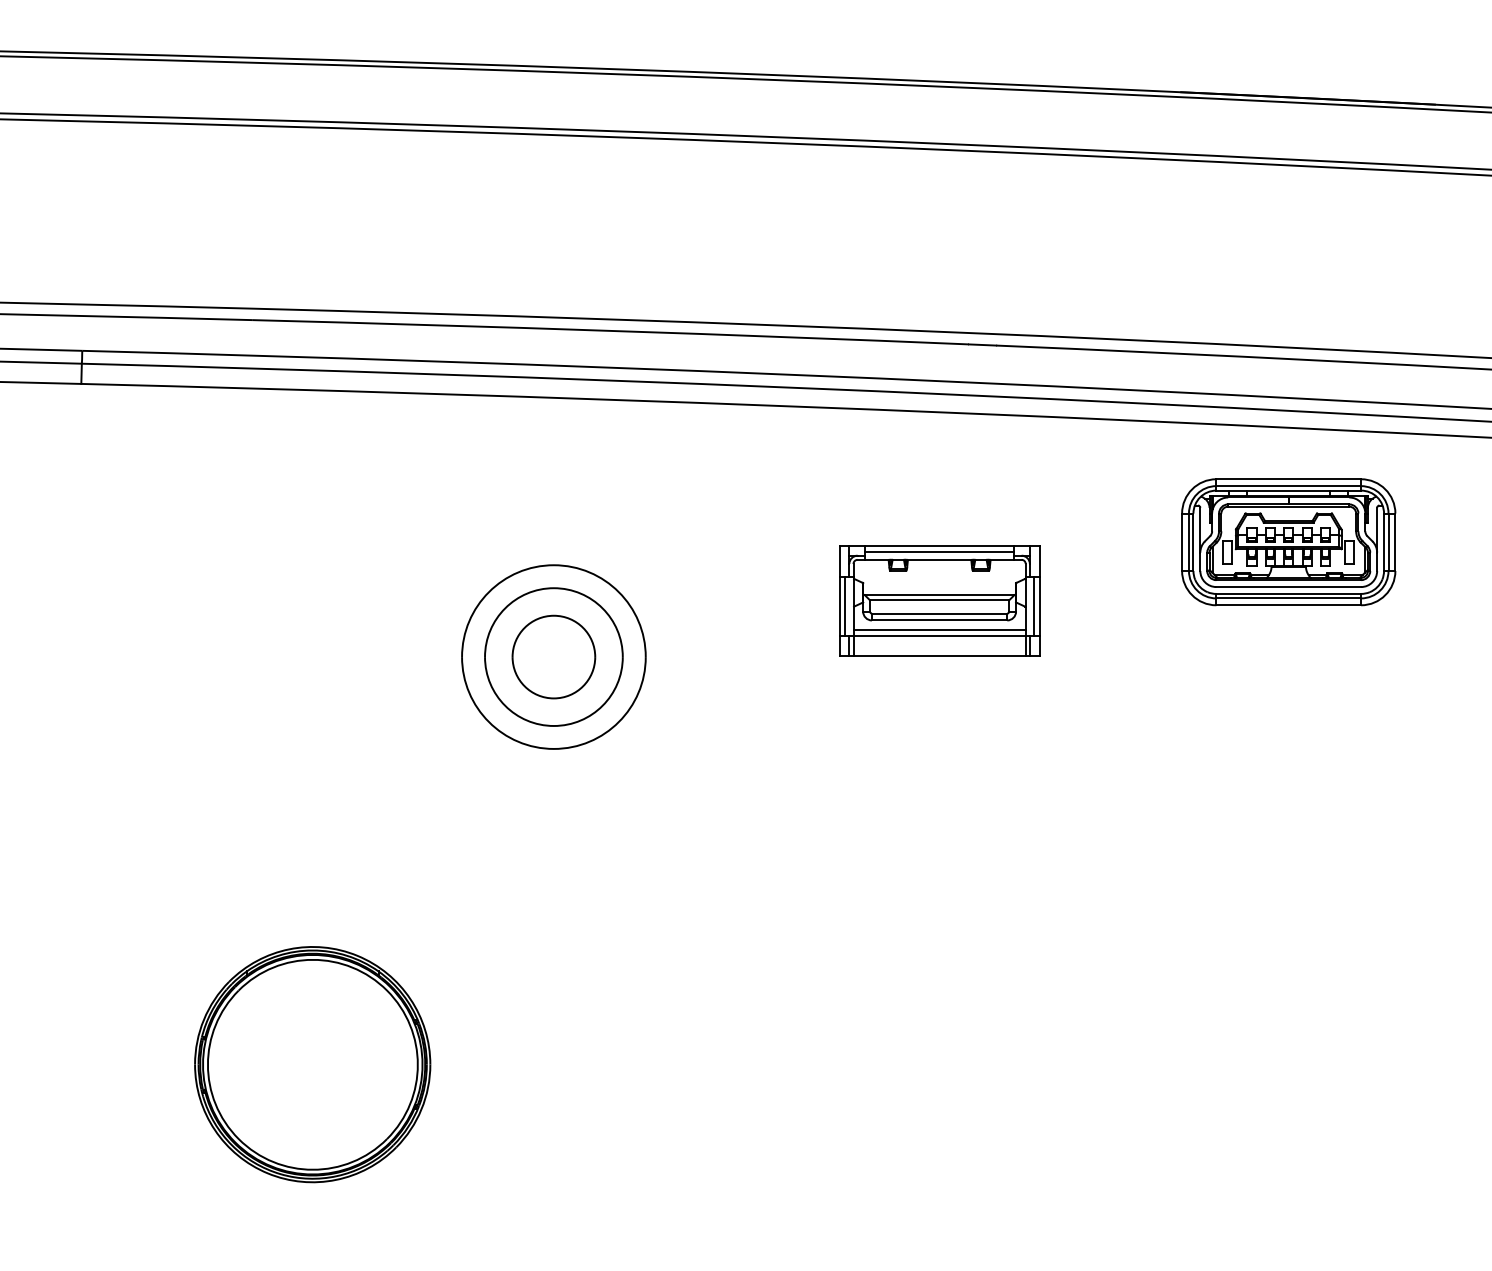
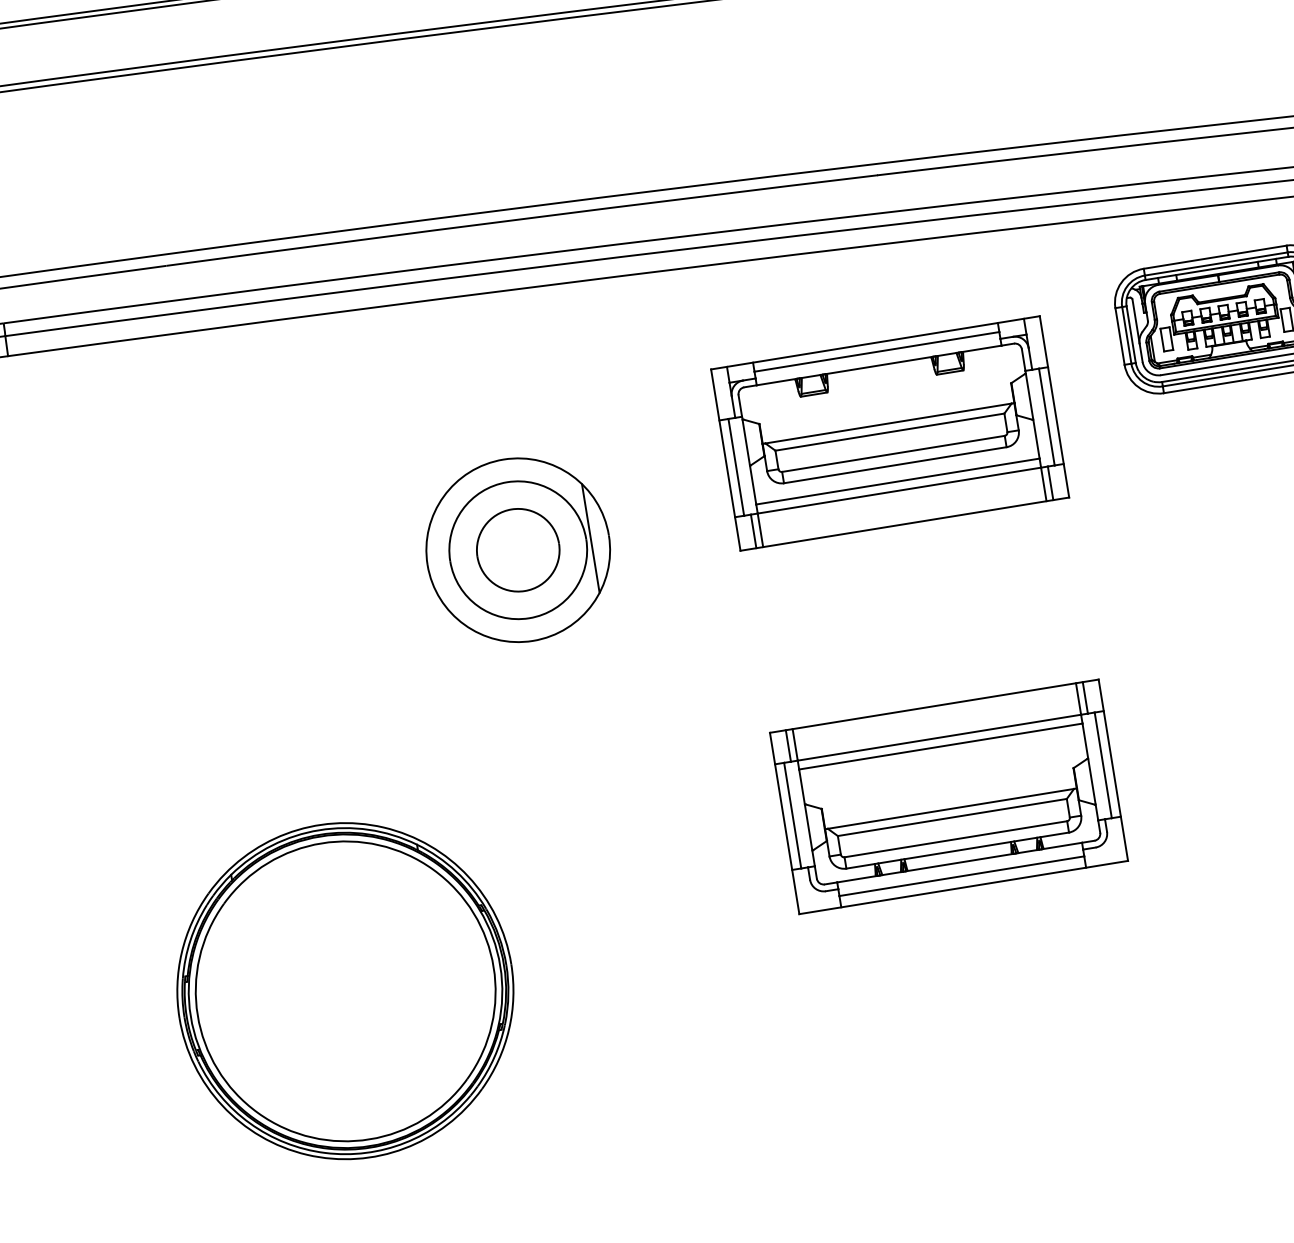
part: (939, 600) -> (889, 432), size x1.67
line: (627, 656) -> (590, 537), added
part: (939, 969) -> (948, 797), added
part: (312, 1064) -> (345, 991), size x1.43

